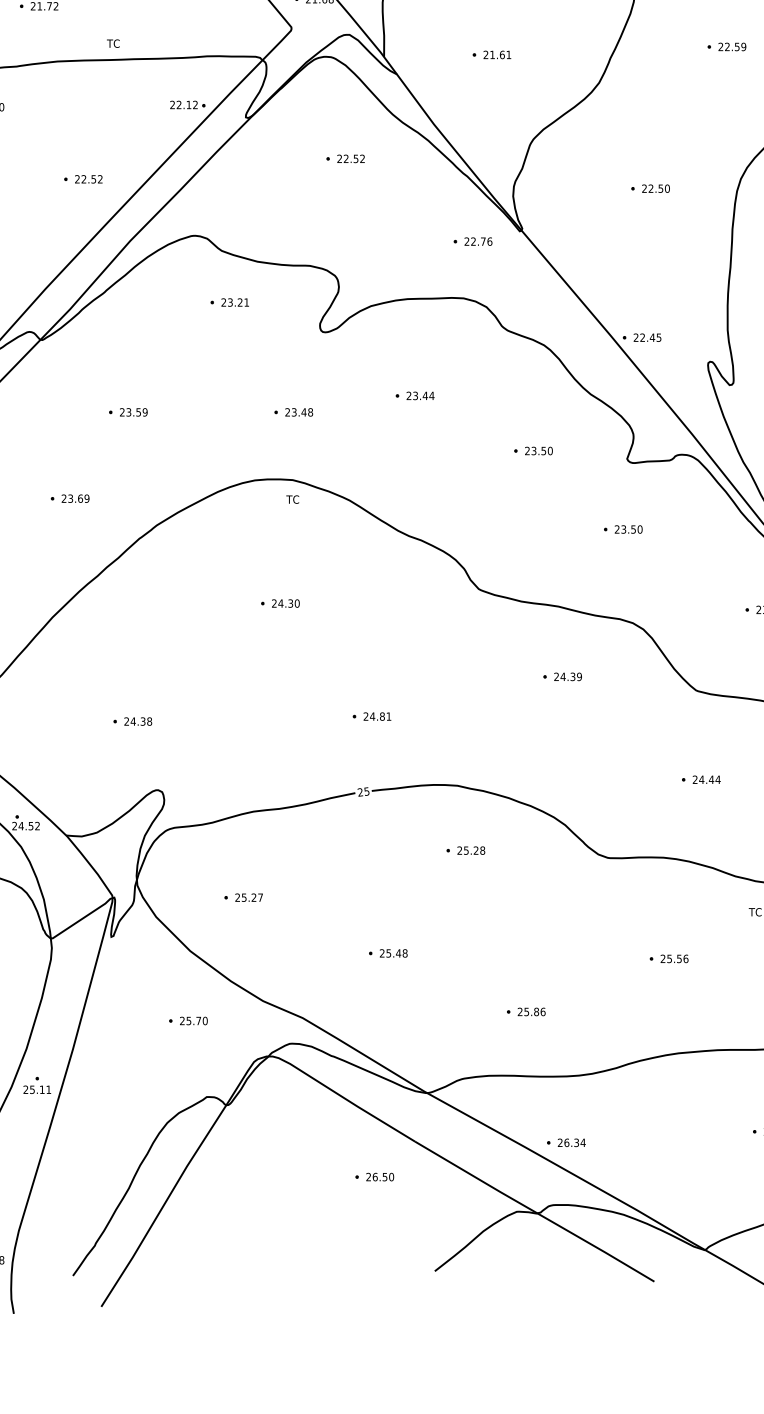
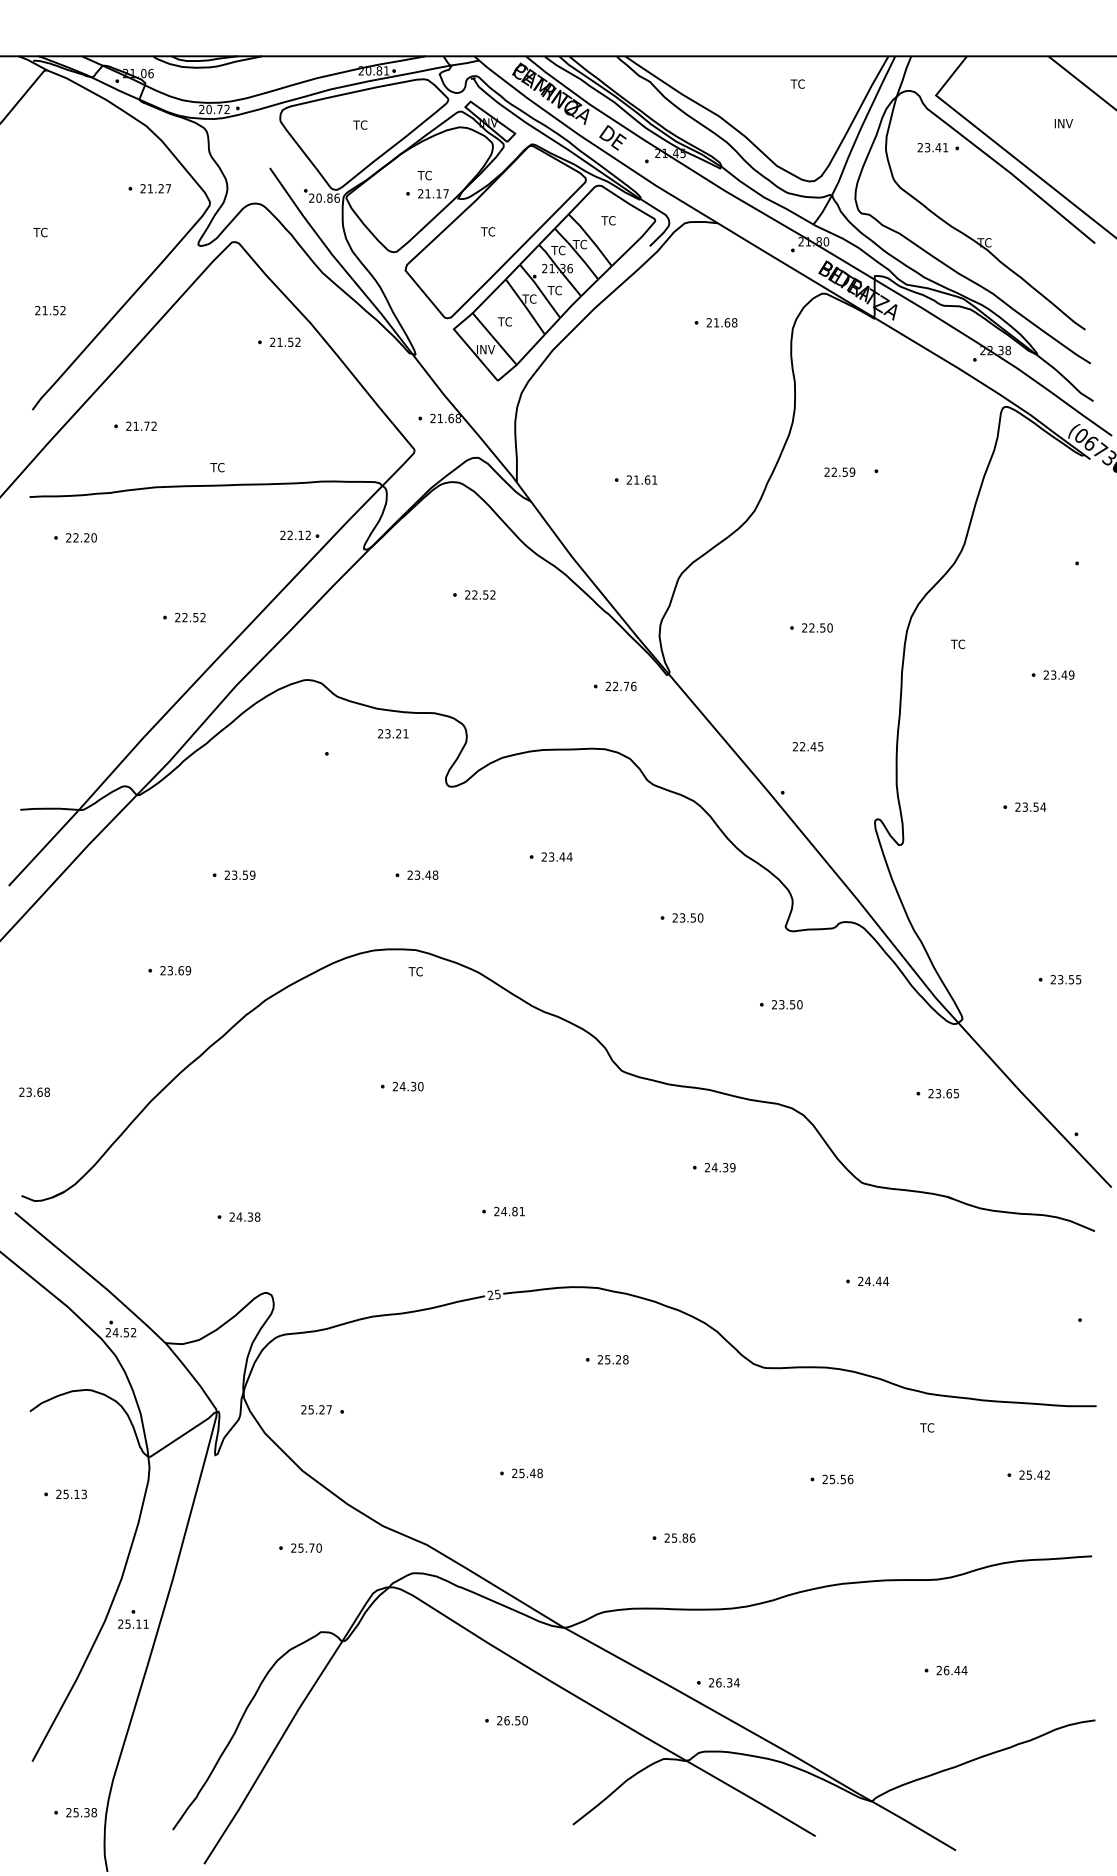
text: (732, 46) -> (839, 471), moved
text: (235, 302) -> (393, 733), moved
text: (647, 337) -> (807, 746), moved
text: (249, 897) -> (316, 1409), moved

